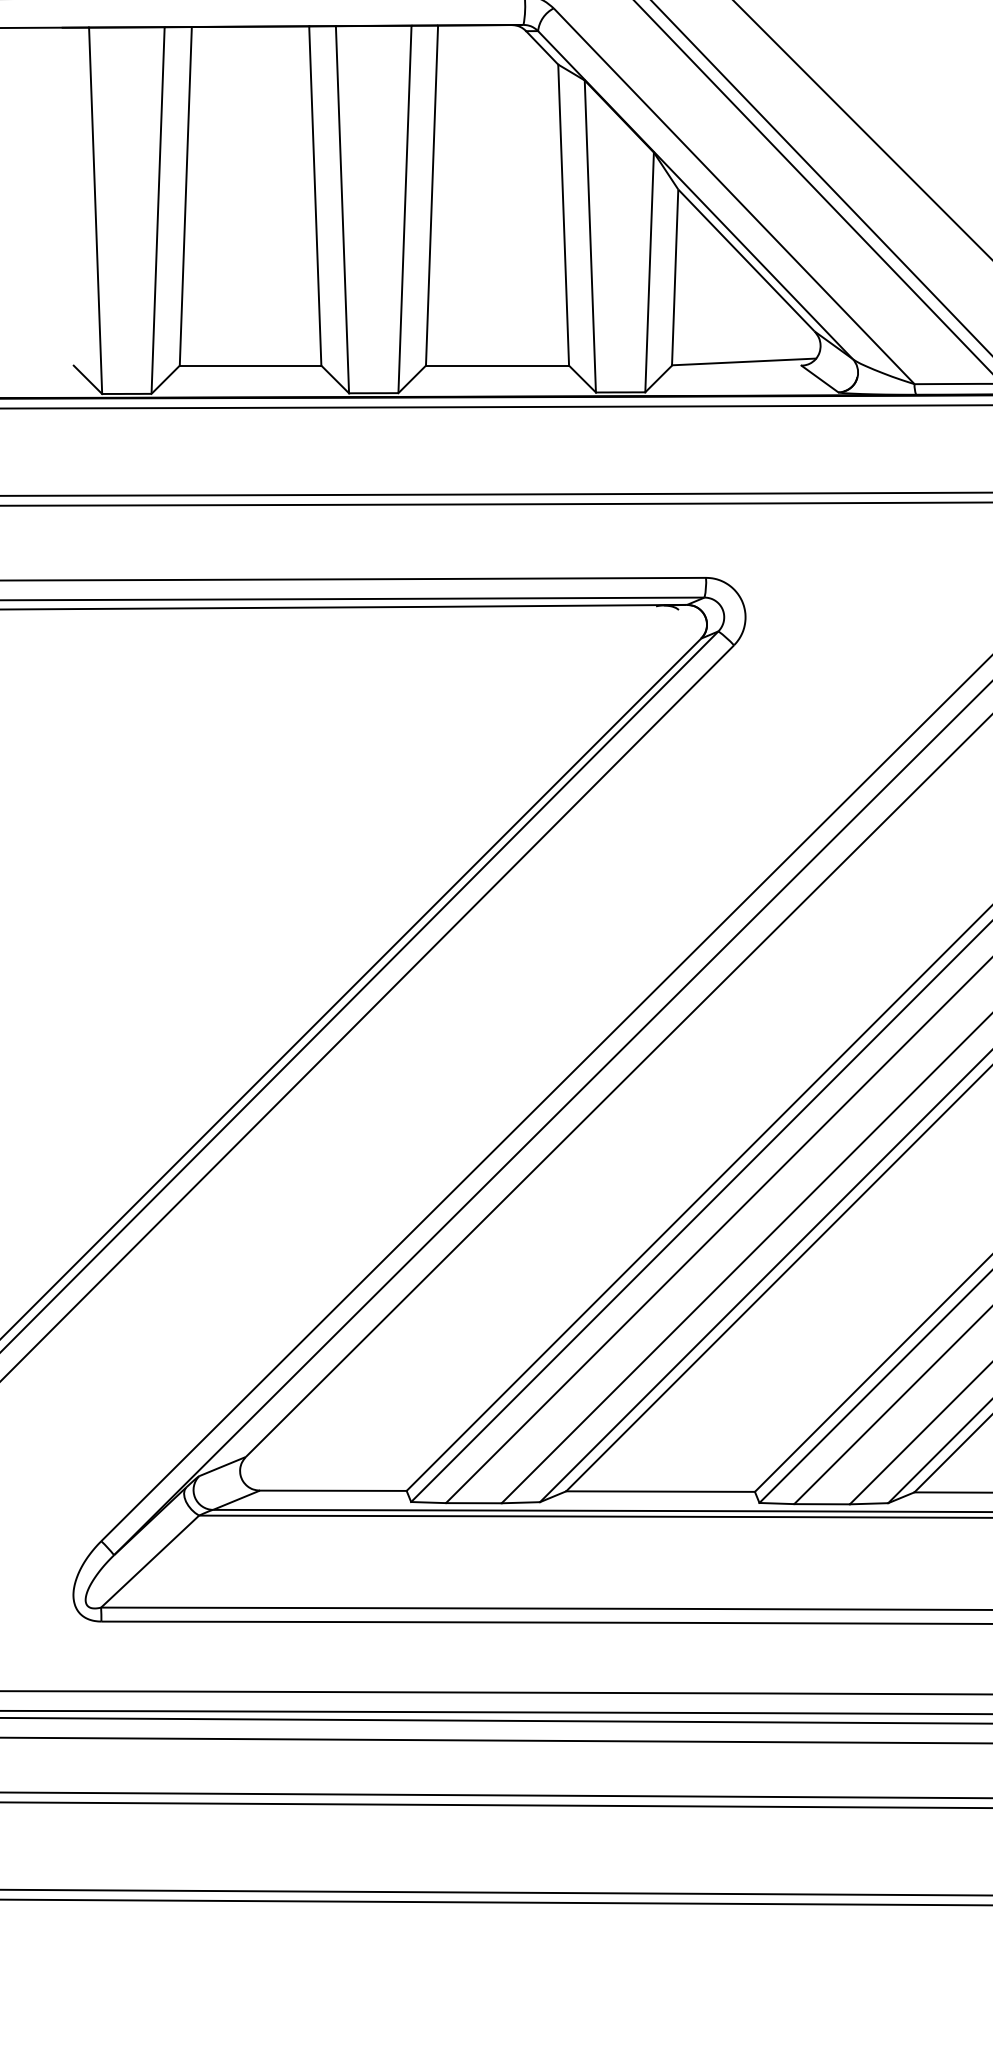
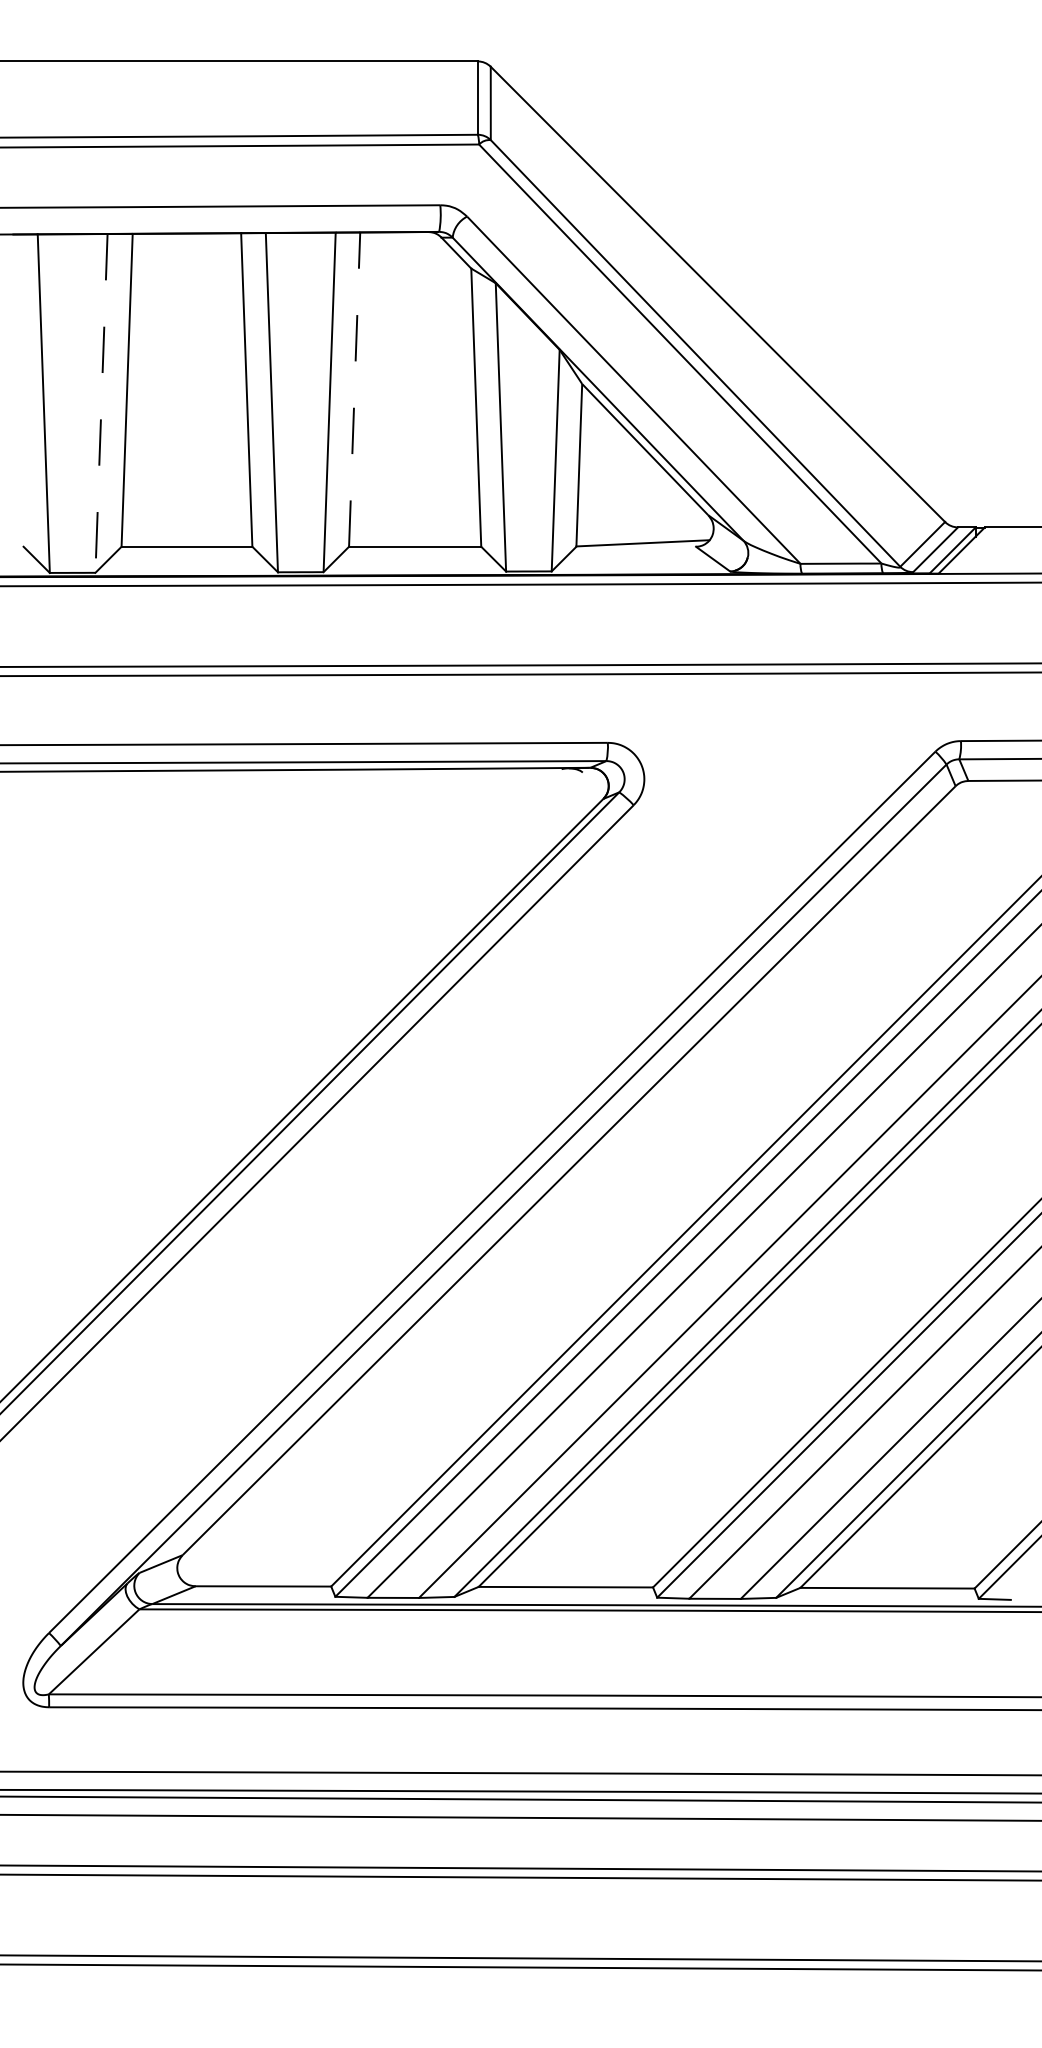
line: (431, 196) -> (354, 390), solid -> dashed
line: (158, 210) -> (101, 403), solid -> dashed

